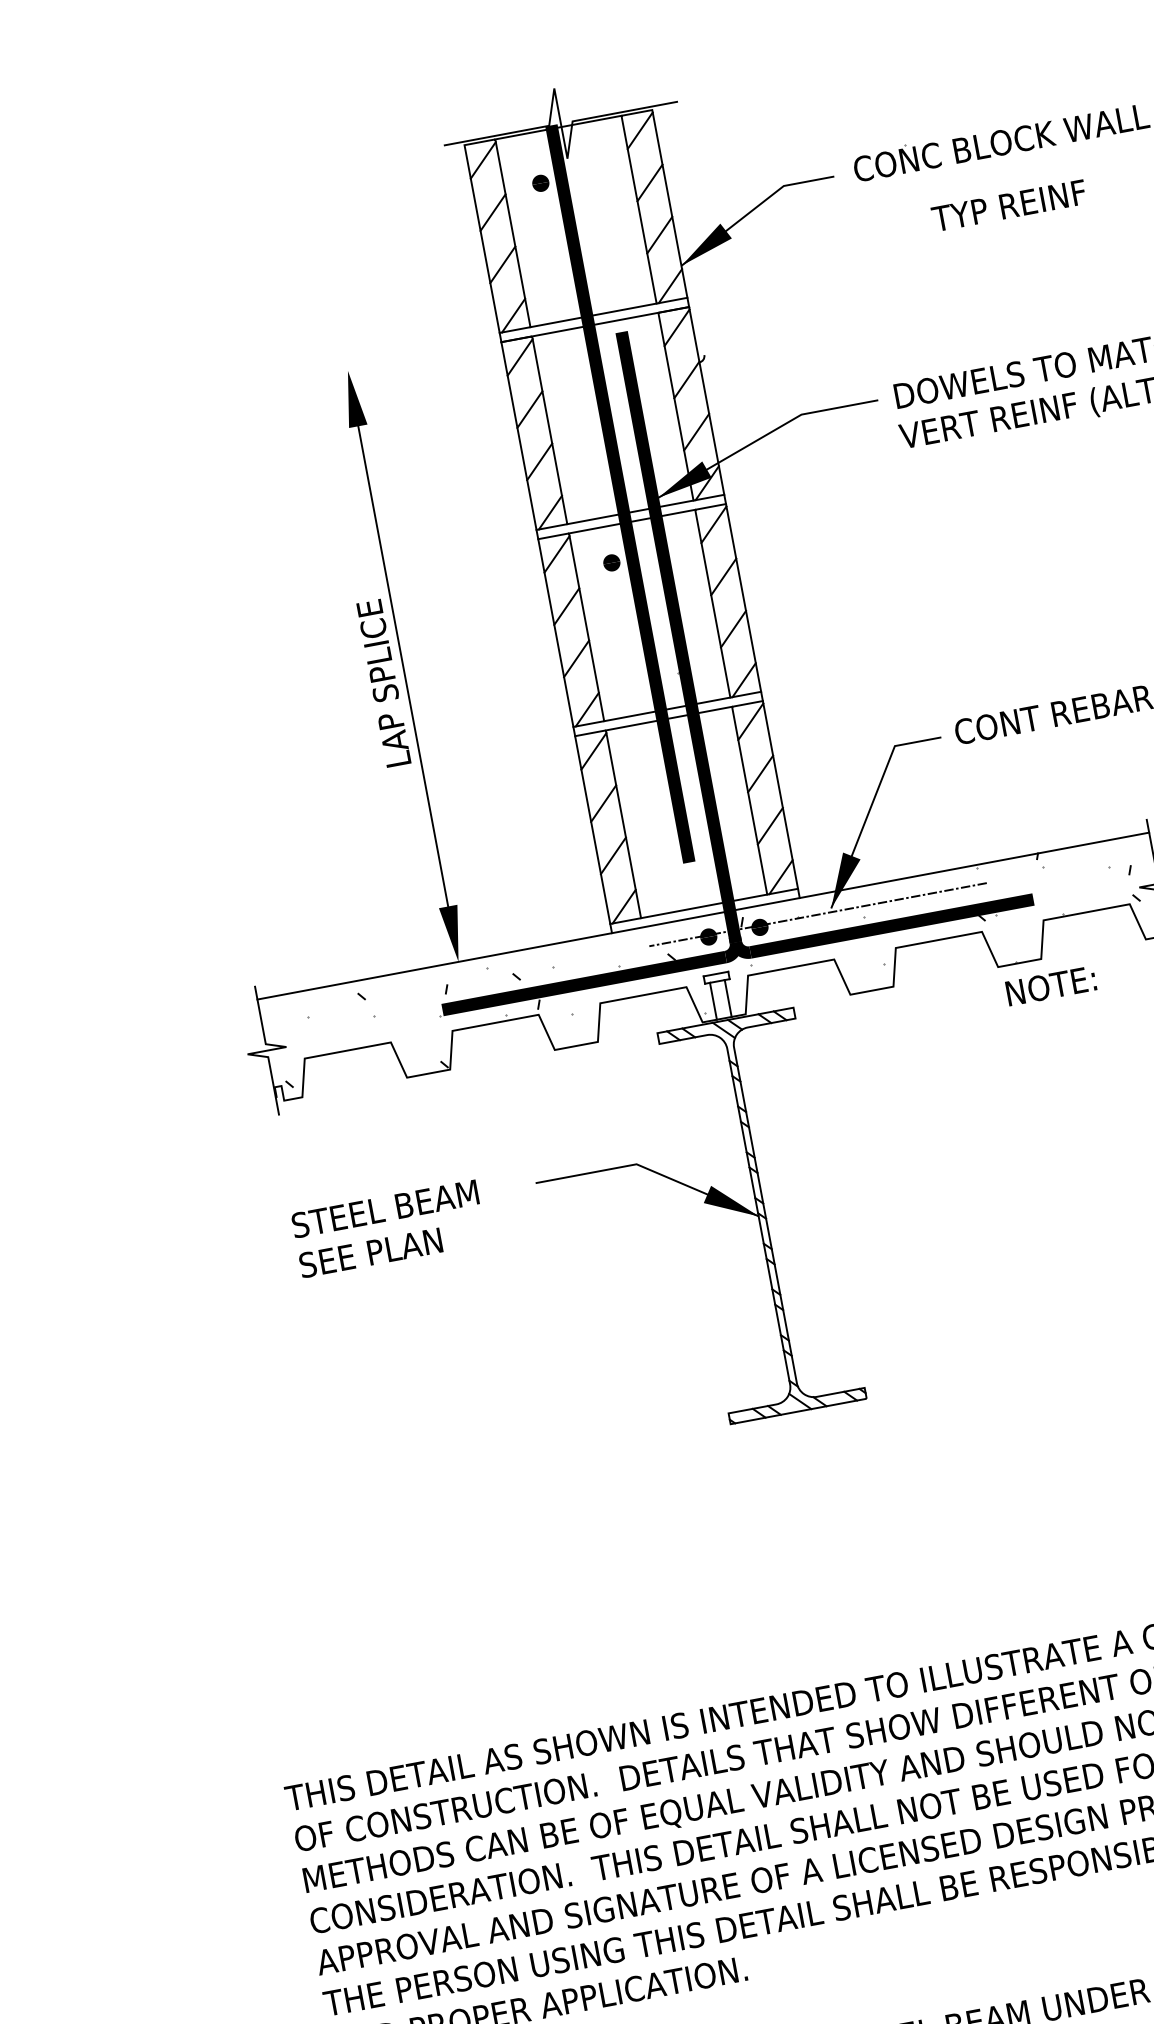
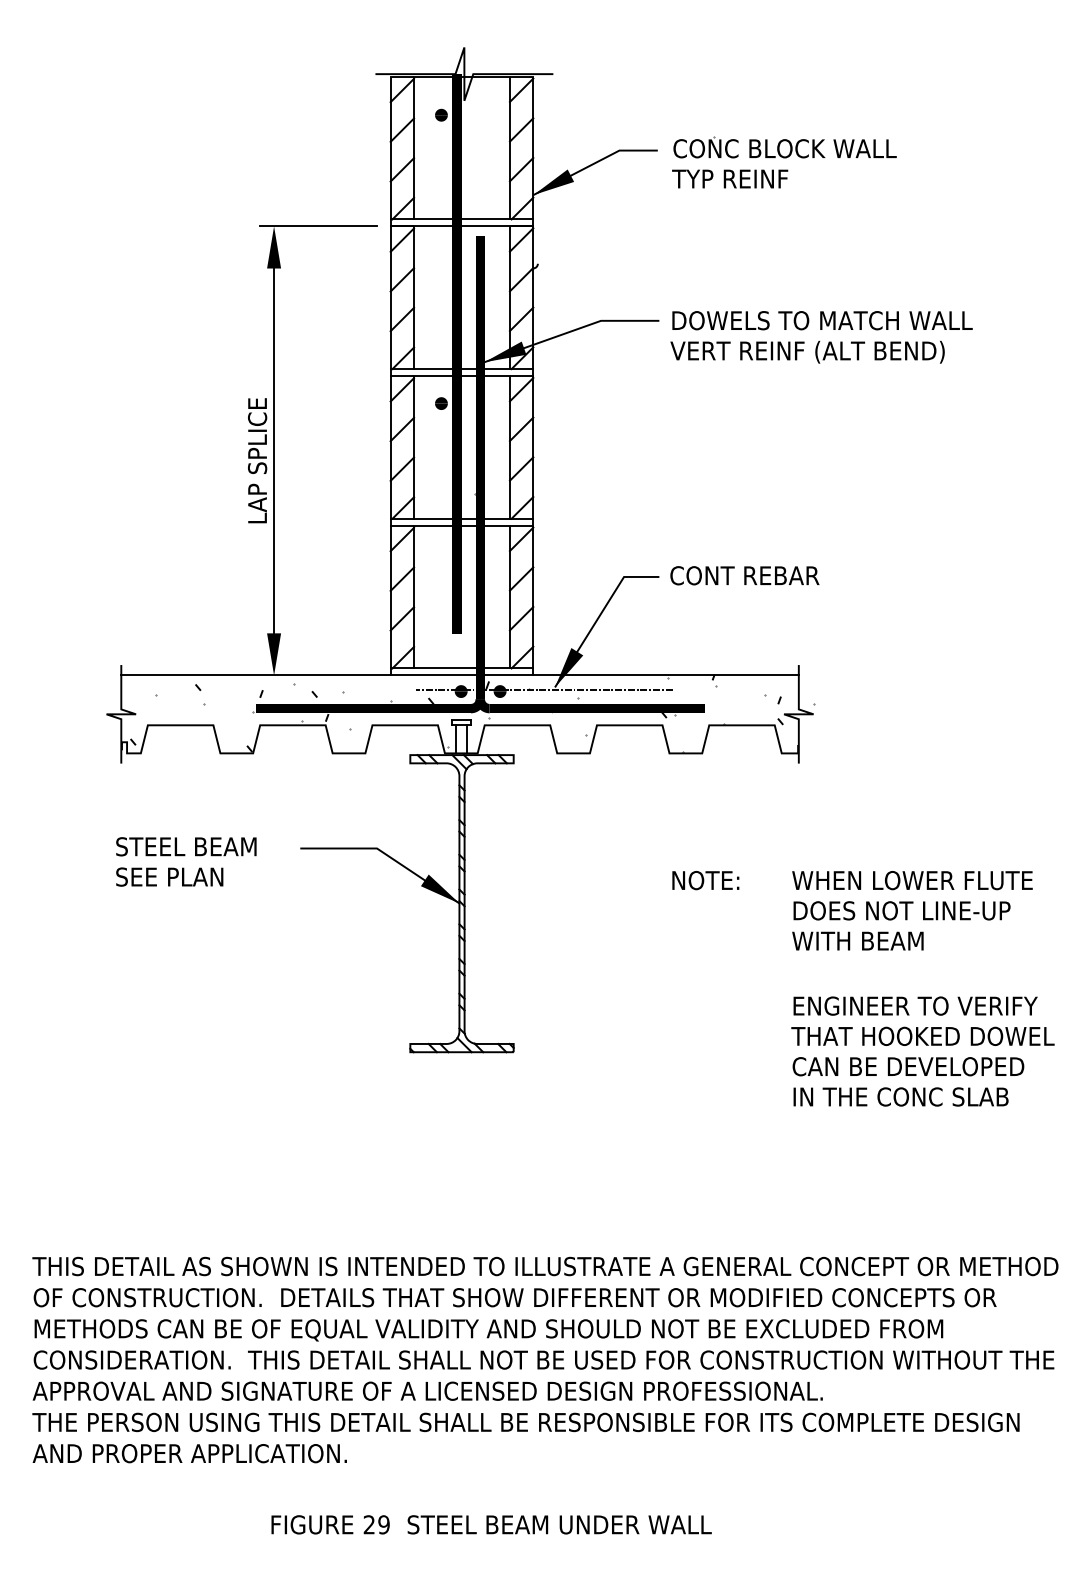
text: (1009, 204) -> (730, 178), moved
line: (406, 360) -> (318, 226), added
text: (1050, 985) -> (705, 880), moved

